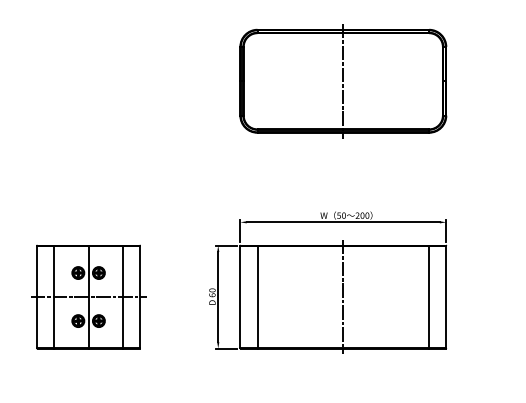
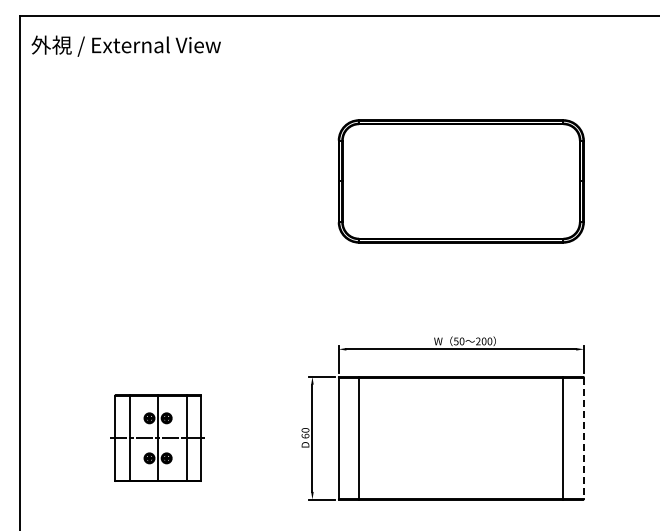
line: (343, 81) -> (461, 181), removed
line: (343, 296) -> (461, 437), removed
part: (88, 297) -> (157, 438), size x0.7
line: (445, 297) -> (583, 438), solid -> dashed

